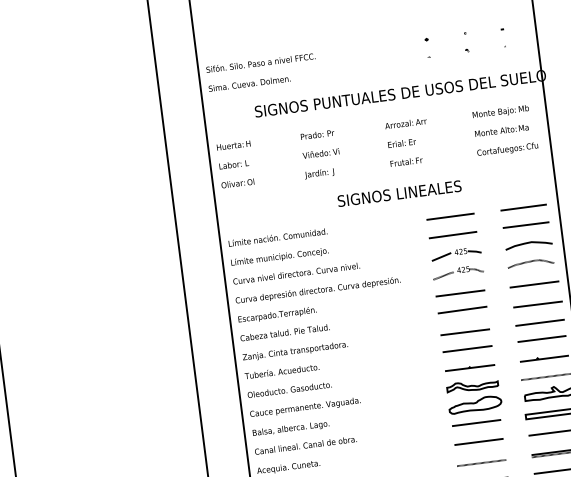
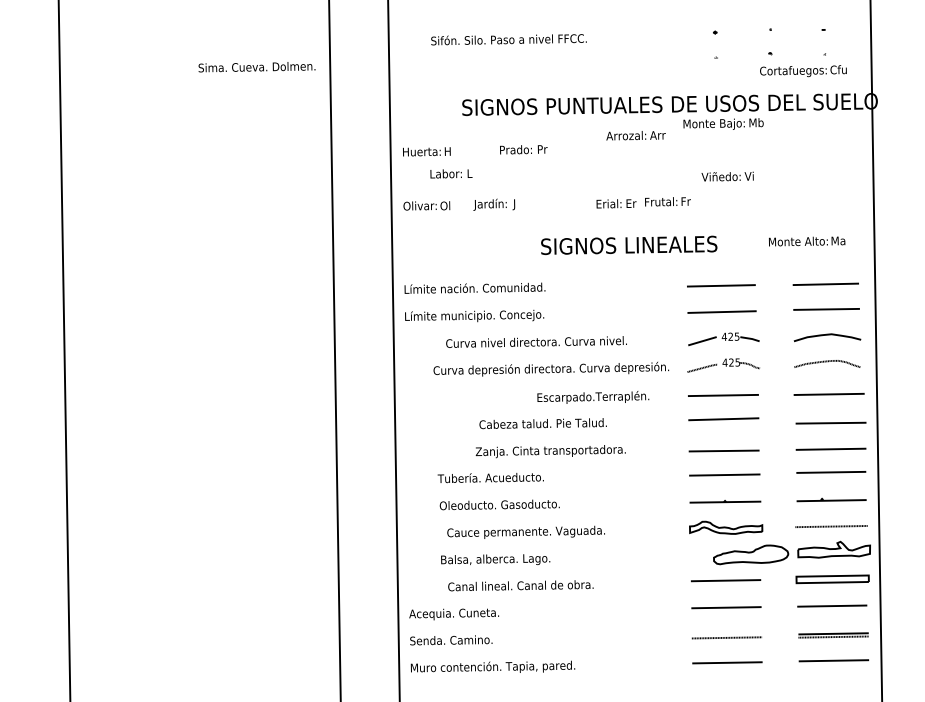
text: (260, 62) -> (508, 39), moved
text: (249, 84) -> (256, 67), moved
text: (500, 111) -> (723, 123), moved
text: (405, 123) -> (635, 135), moved
text: (502, 130) -> (807, 241), moved
text: (317, 134) -> (523, 149), moved
text: (402, 143) -> (616, 203), moved
text: (507, 149) -> (803, 71), moved
text: (320, 153) -> (727, 176), moved
text: (234, 164) -> (451, 173), moved
text: (319, 173) -> (494, 204), moved
text: (399, 193) -> (629, 245), moved
text: (296, 273) -> (536, 341), moved
text: (318, 290) -> (551, 369), moved
text: (277, 315) -> (593, 397), moved
text: (284, 332) -> (542, 423), moved
text: (295, 351) -> (550, 451), moved
text: (281, 372) -> (490, 478), moved
text: (289, 389) -> (499, 504), moved
part: (475, 404) -> (751, 554), moved
text: (304, 407) -> (525, 531), moved
text: (290, 428) -> (495, 559), moved
text: (305, 445) -> (520, 585), moved

